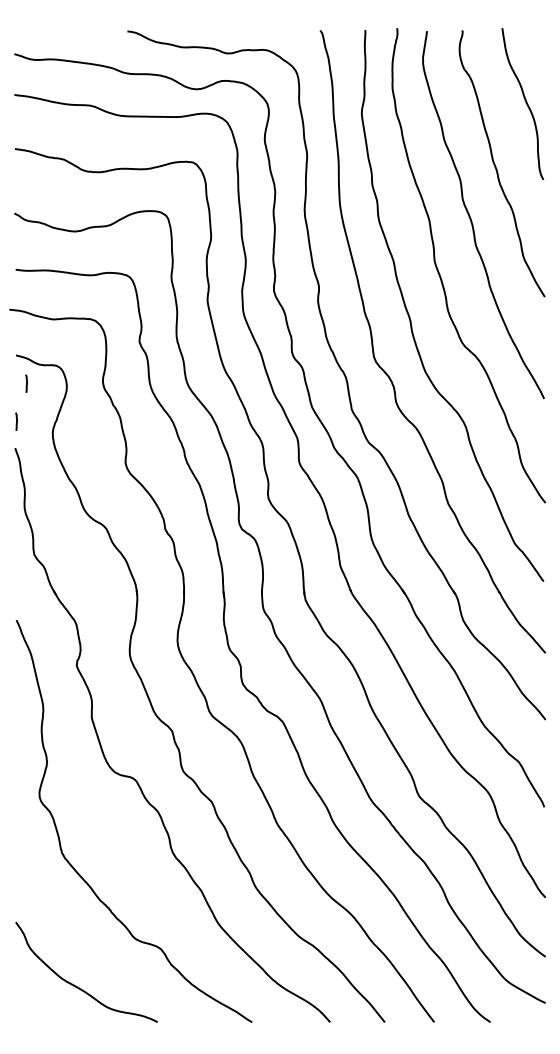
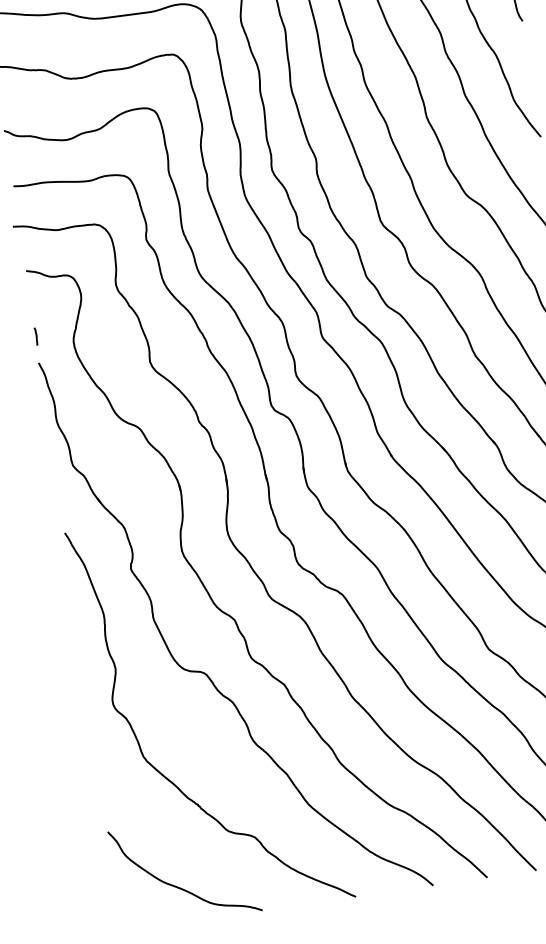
line: (26, 383) -> (40, 297), removed

